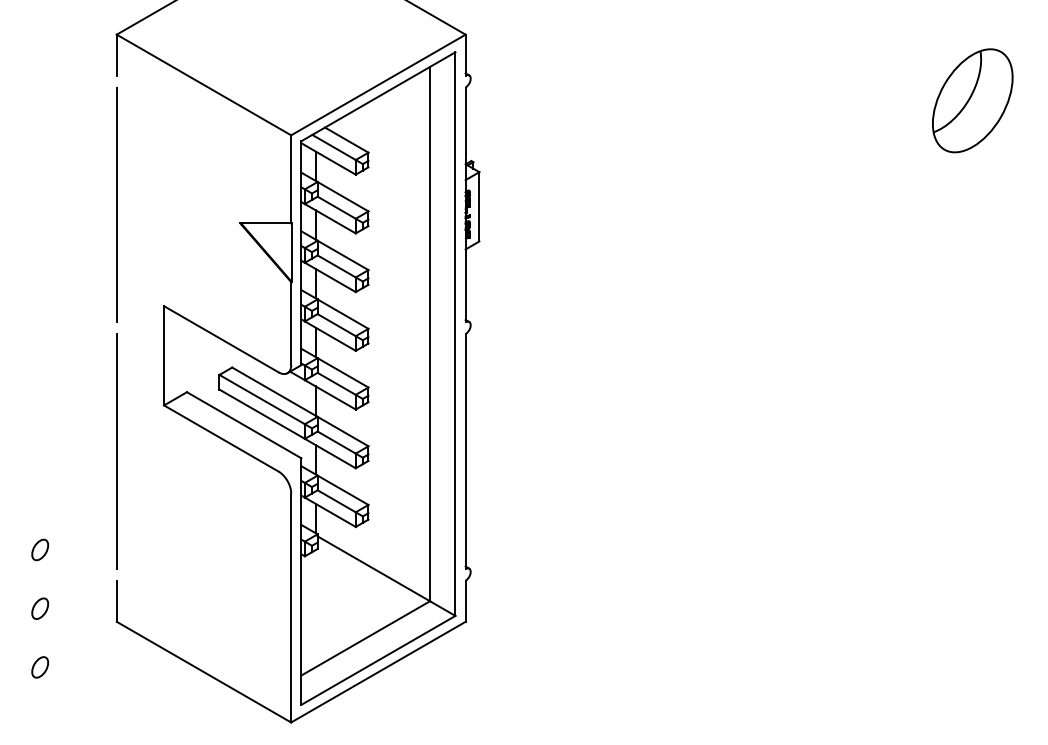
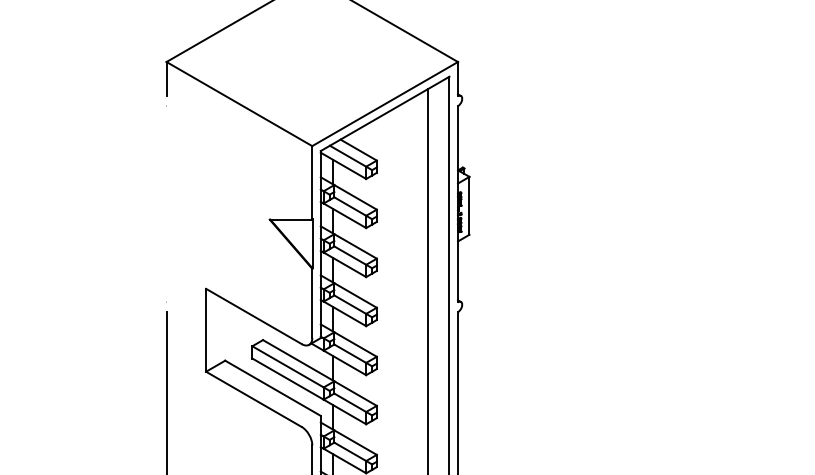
line: (116, 204) -> (166, 203), removed

